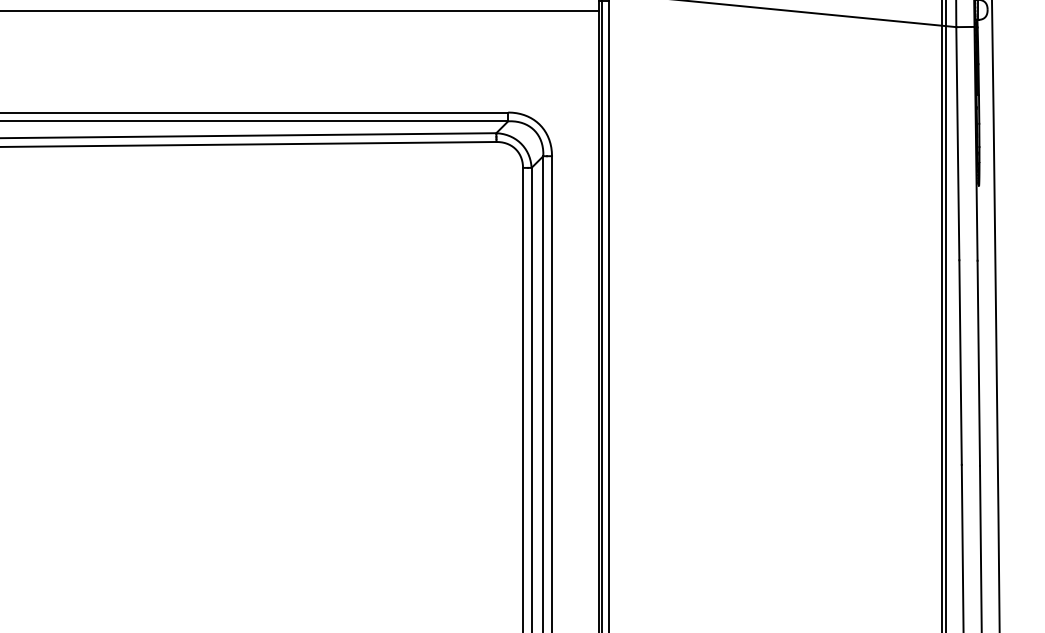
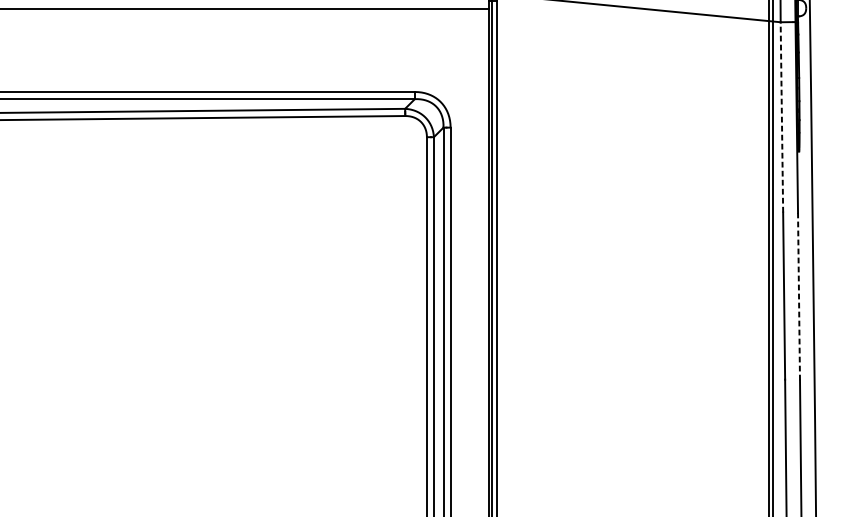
line: (957, 143) -> (781, 117), solid -> dashed
line: (978, 363) -> (798, 296), solid -> dashed

